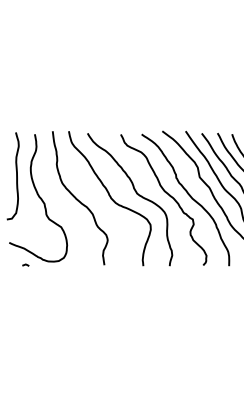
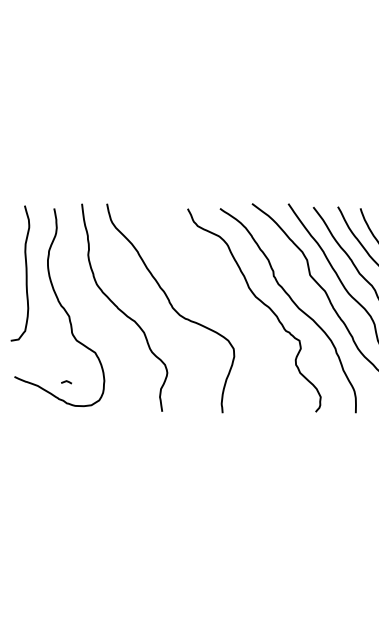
curve: (136, 194) -> (212, 301), removed
line: (25, 264) -> (66, 381), moved

